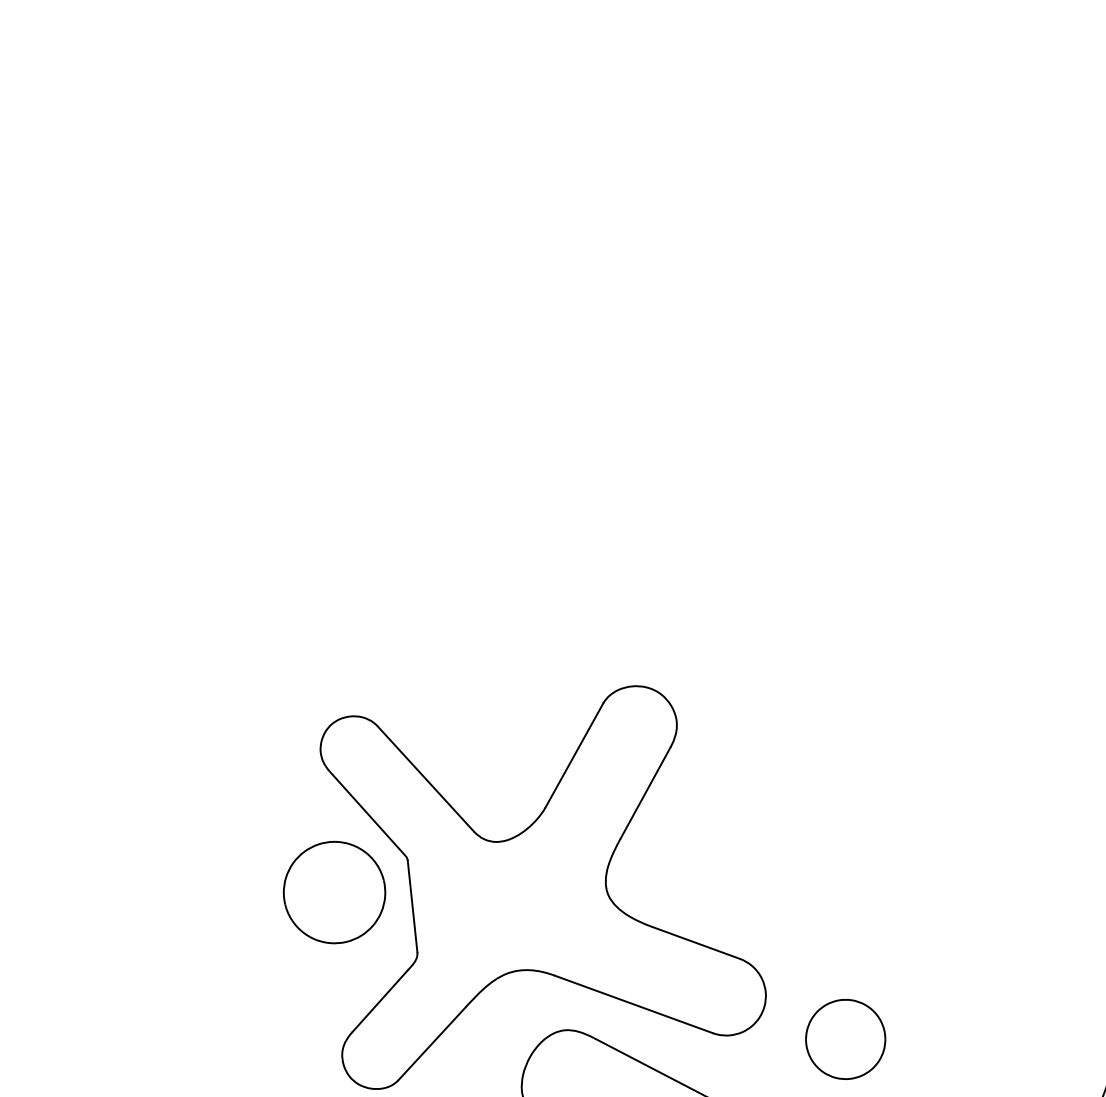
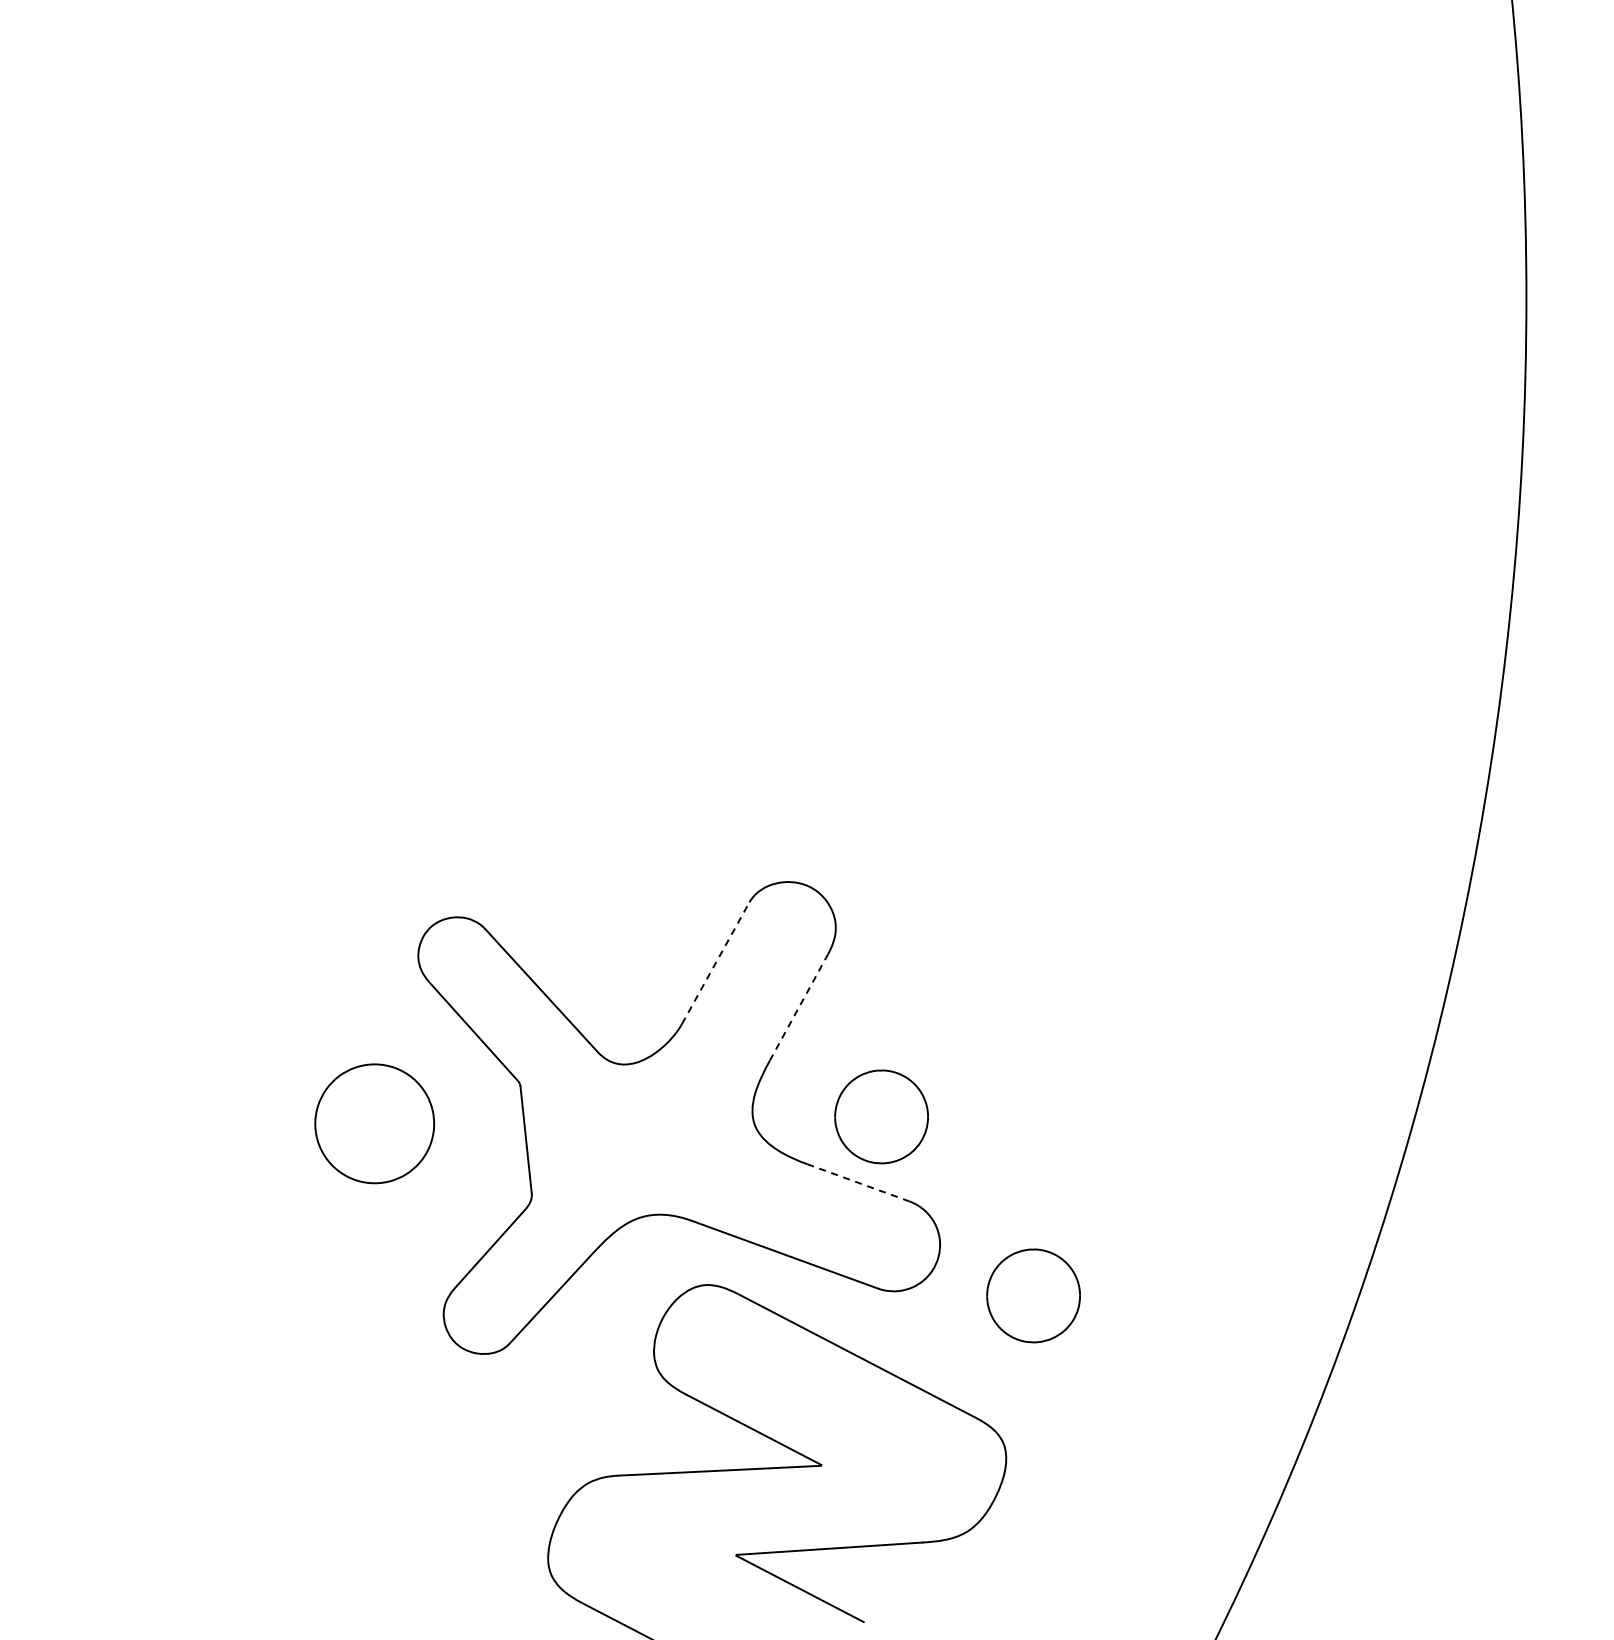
line: (575, 754) -> (716, 962), solid -> dashed
line: (645, 793) -> (799, 1007), solid -> dashed
part: (715, 886) -> (881, 1116), added
part: (334, 892) -> (374, 1123), moved
line: (696, 943) -> (858, 1183), solid -> dashed

